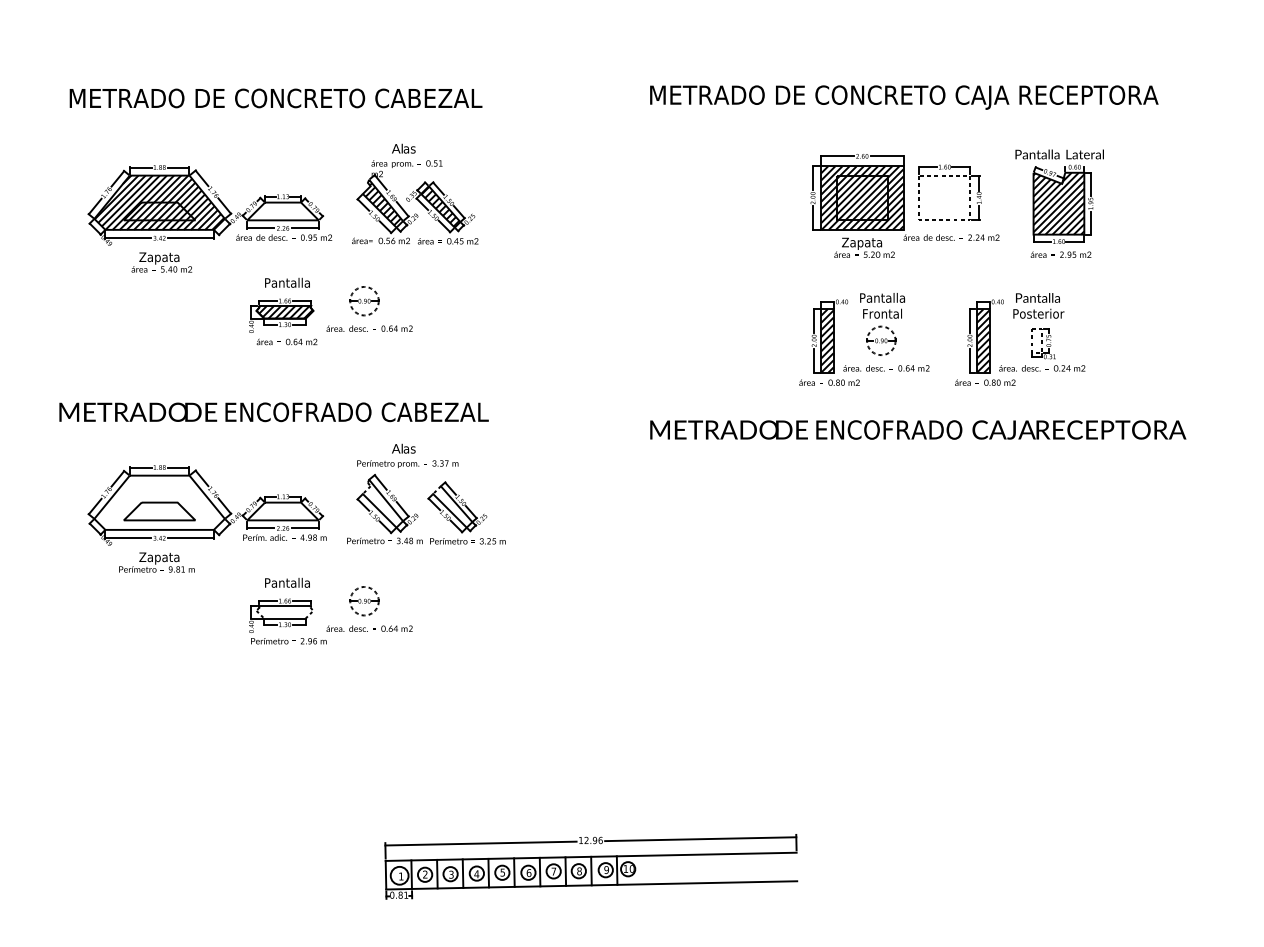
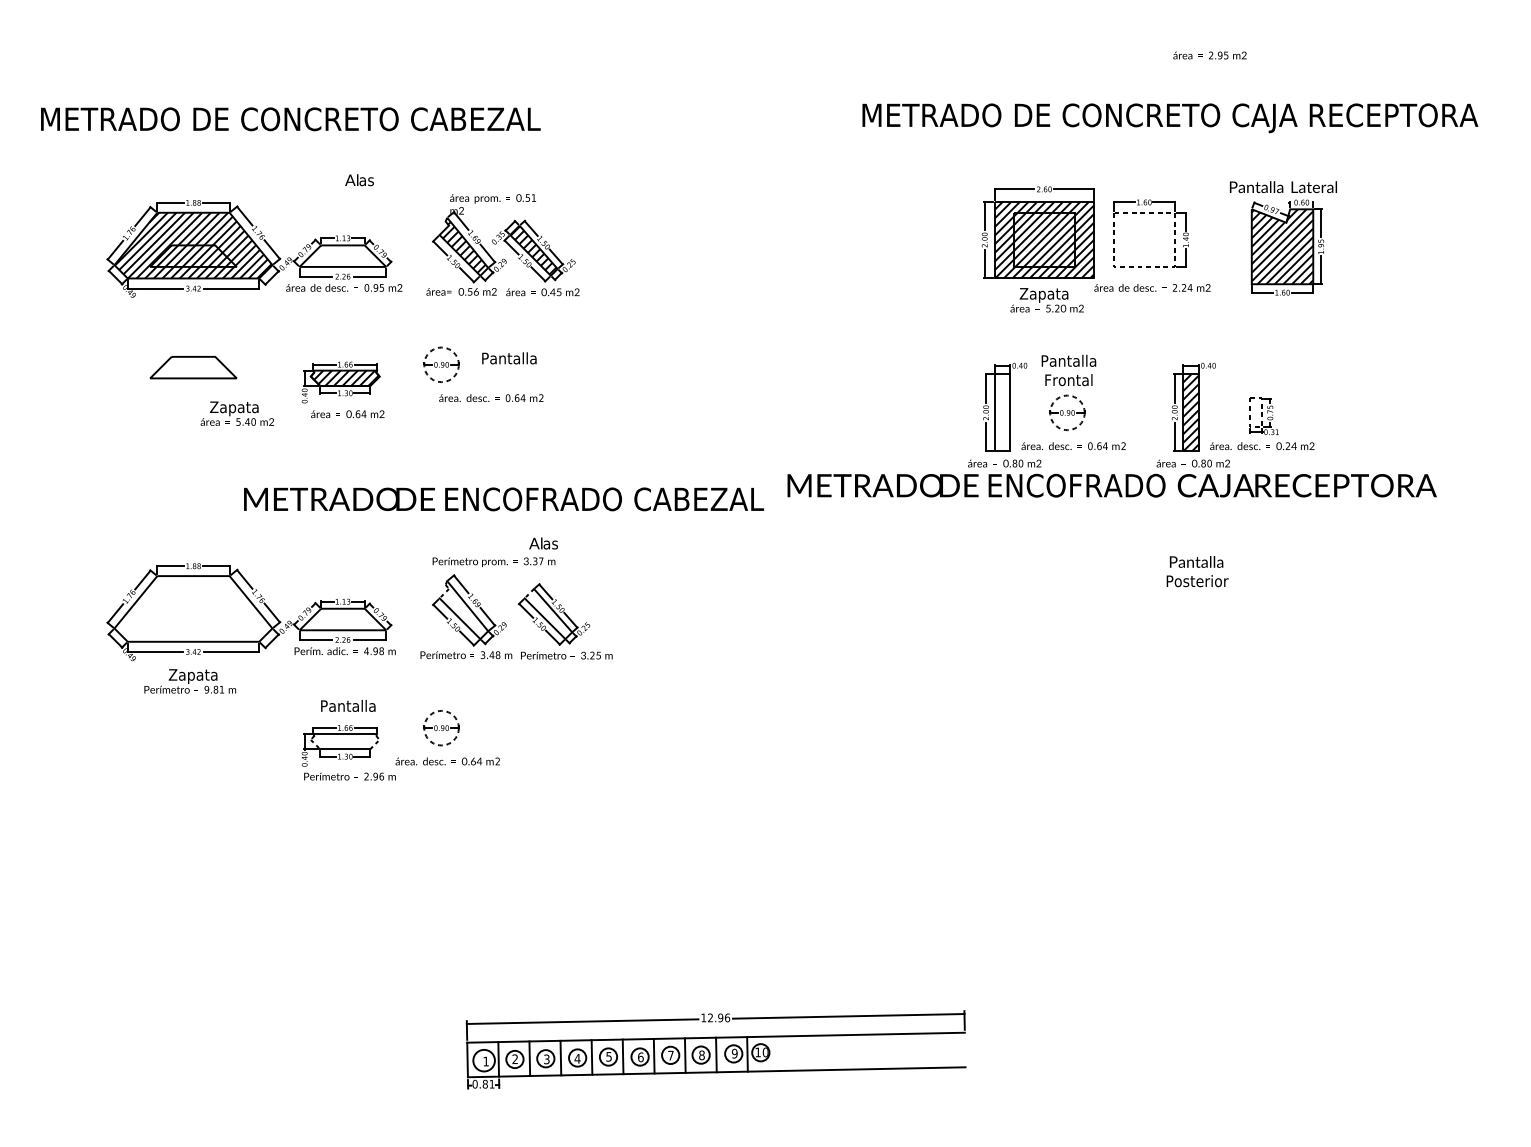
text: (904, 97) -> (1170, 118), moved
text: (275, 98) -> (290, 119), moved
text: (403, 148) -> (359, 179), moved
text: (1060, 254) -> (1209, 55), moved
text: (161, 262) -> (236, 413), moved
text: (287, 282) -> (509, 357), moved
text: (1038, 305) -> (1197, 571), moved
text: (369, 328) -> (491, 397), moved
hatch: (827, 340) -> (1002, 412), removed
text: (273, 412) -> (503, 499), moved
text: (918, 429) -> (1112, 485), moved
text: (403, 448) -> (543, 543), moved
part: (159, 511) -> (193, 367), moved

